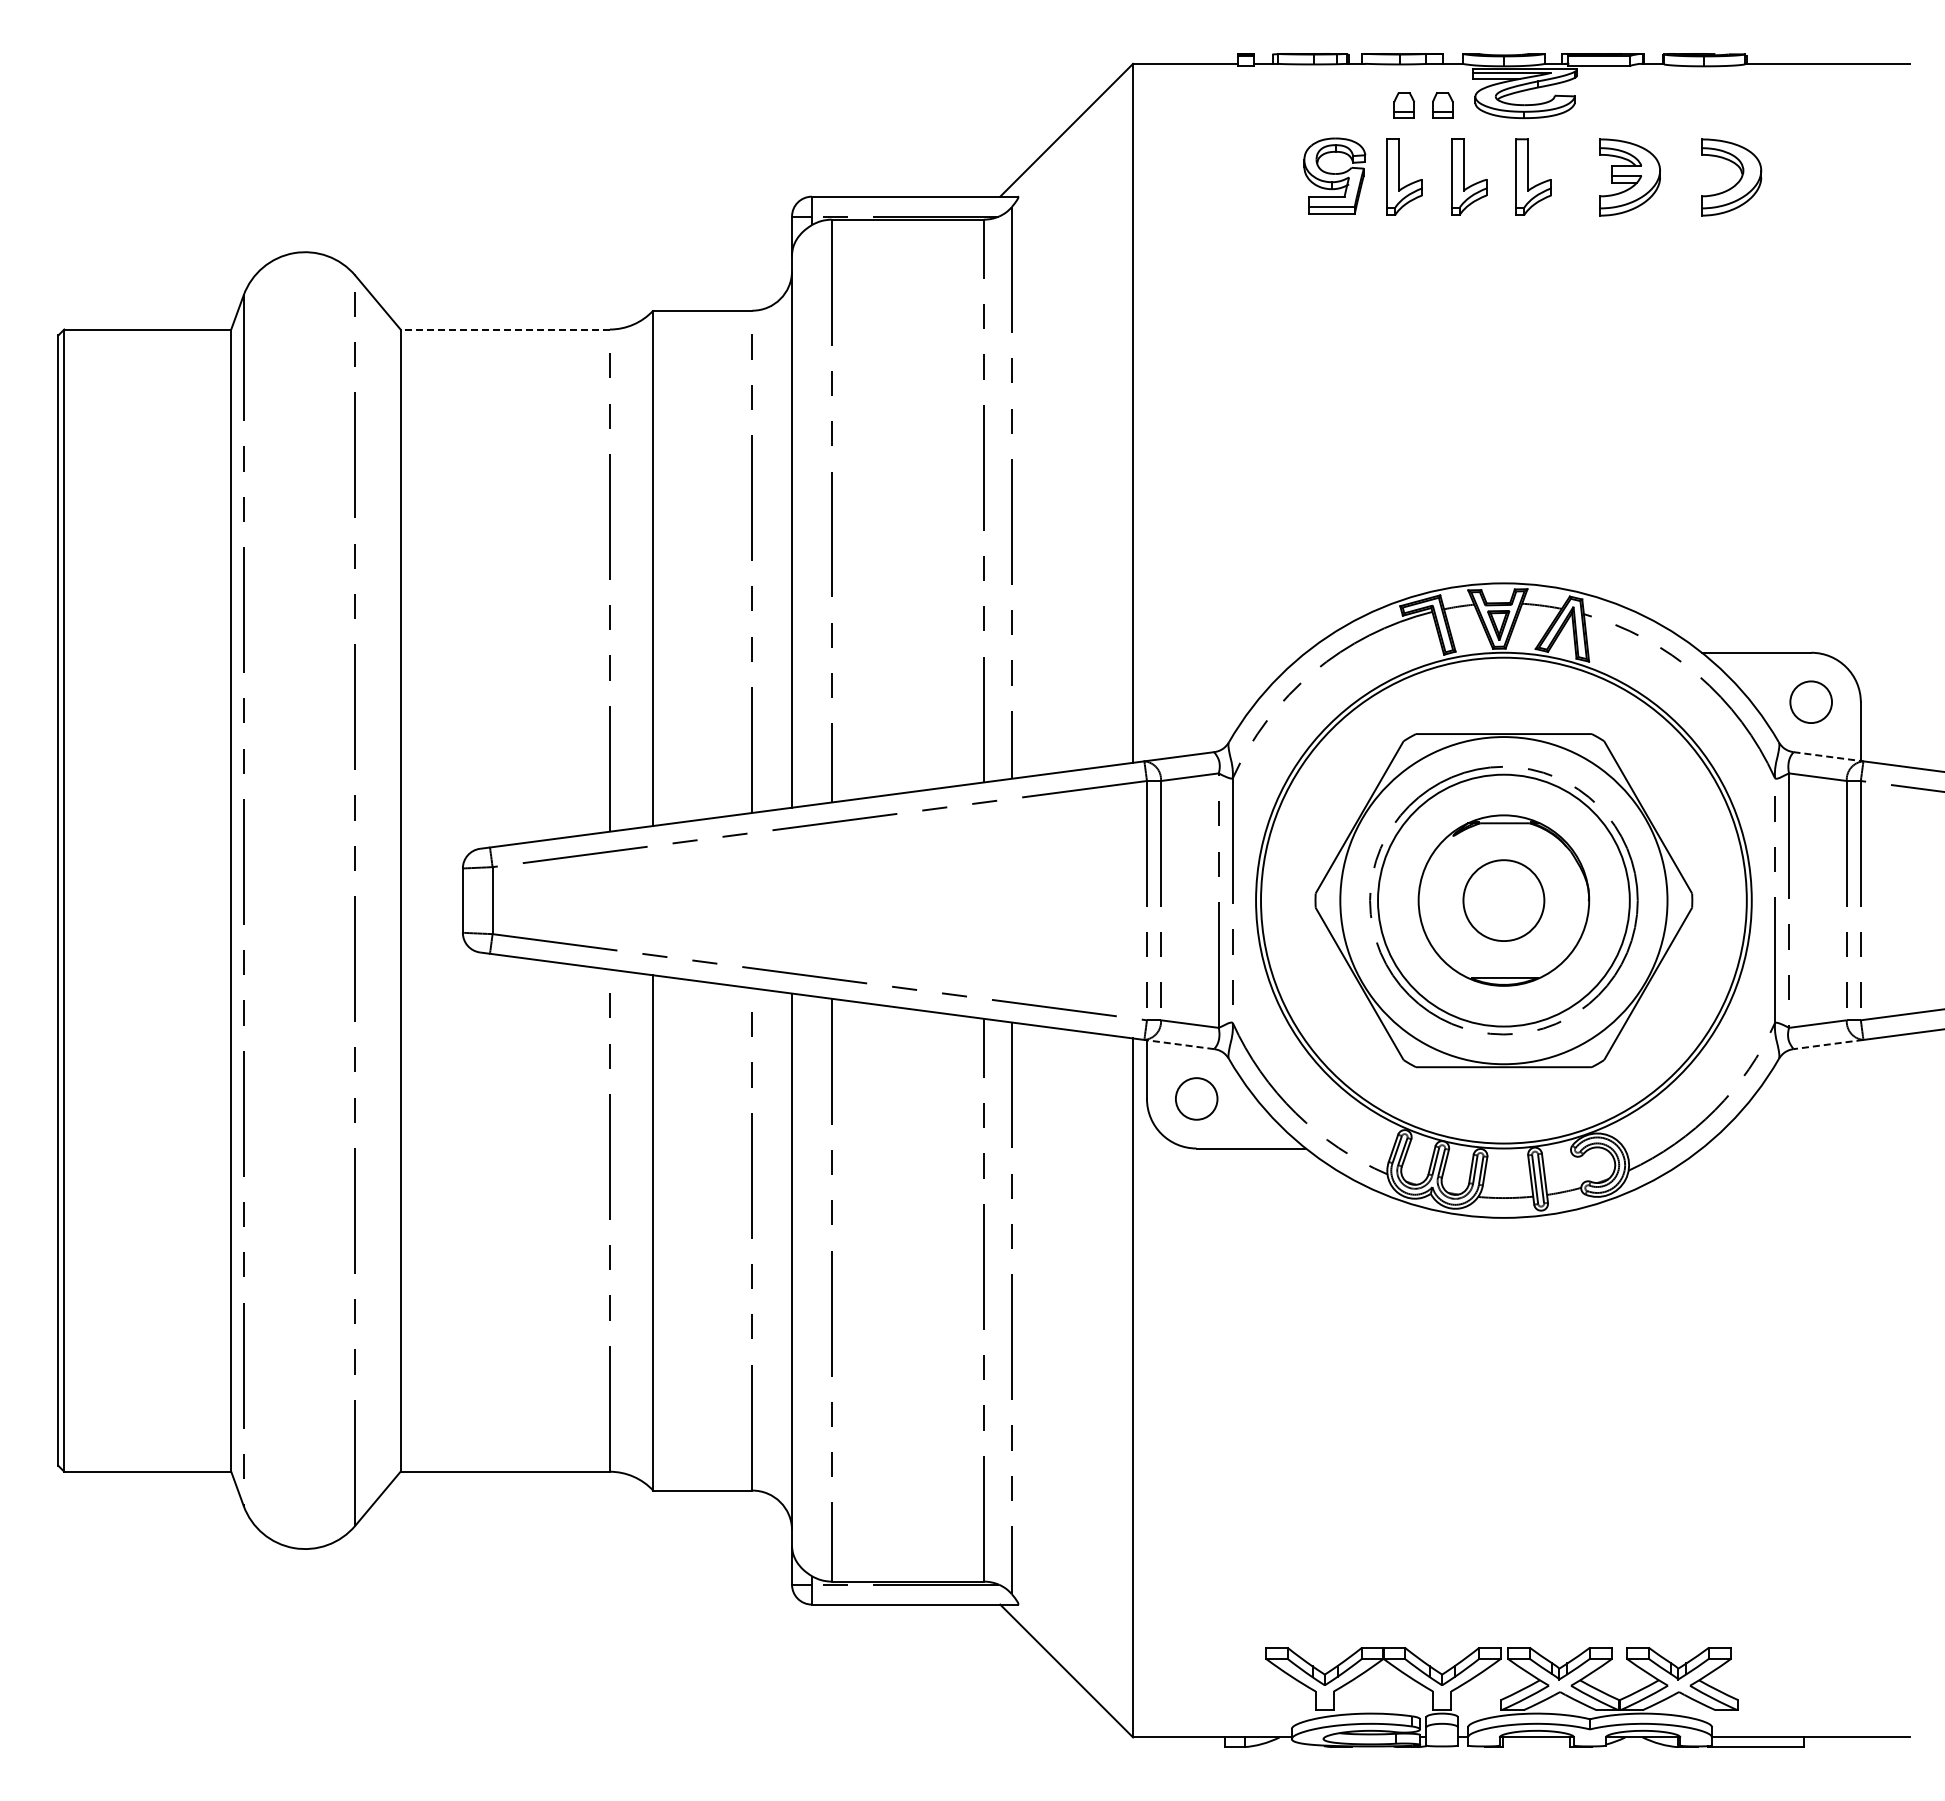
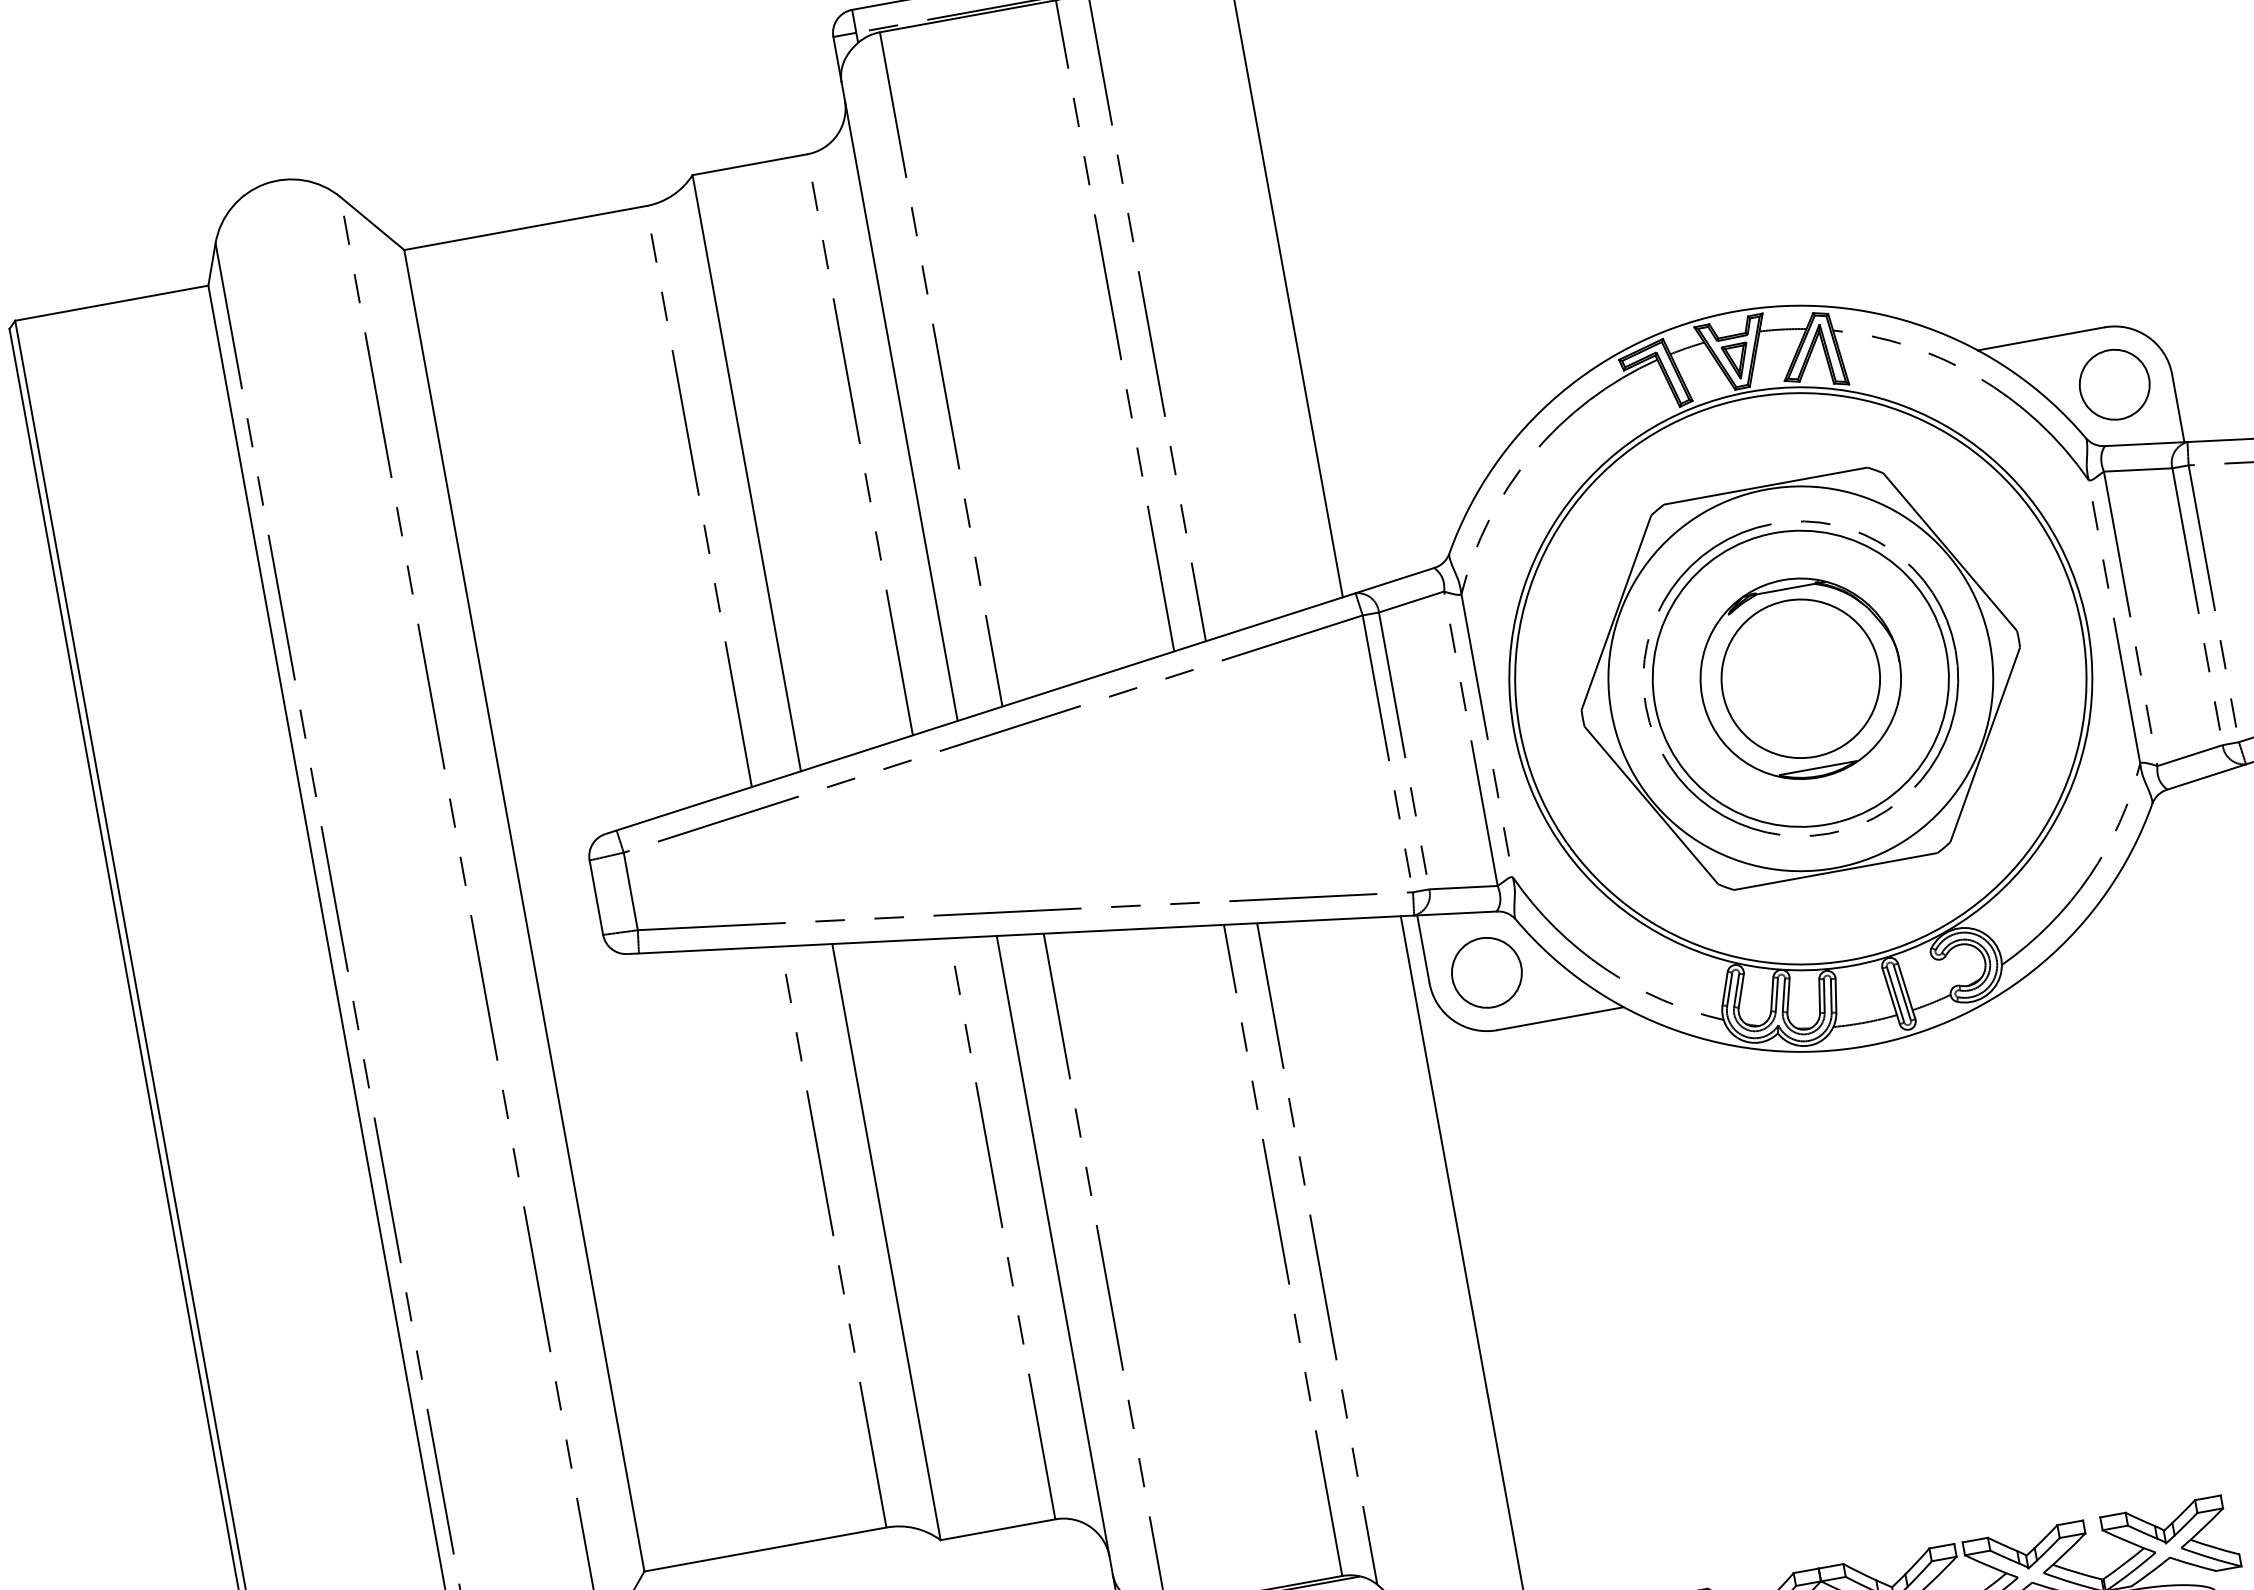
line: (505, 329) -> (525, 227), dashed -> solid
circle: (1810, 701) -> (2113, 383), size x1.43
line: (1828, 756) -> (2146, 443), dashed -> solid
circle: (1503, 900) -> (1800, 678), size x1.67
line: (1178, 1044) -> (1454, 913), dashed -> solid
line: (1827, 1044) -> (2205, 777), dashed -> solid
circle: (1196, 1098) -> (1486, 972), size x1.43

